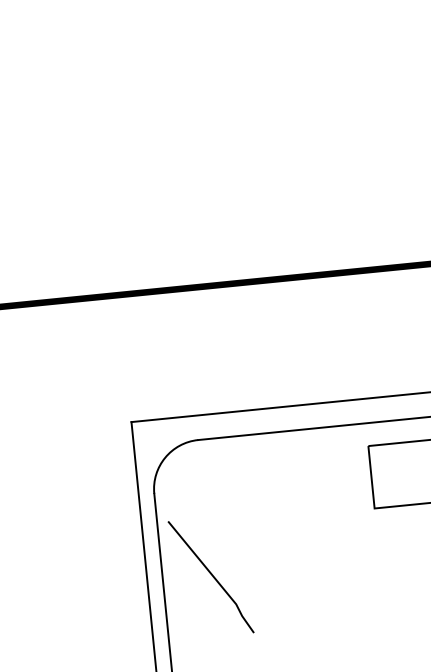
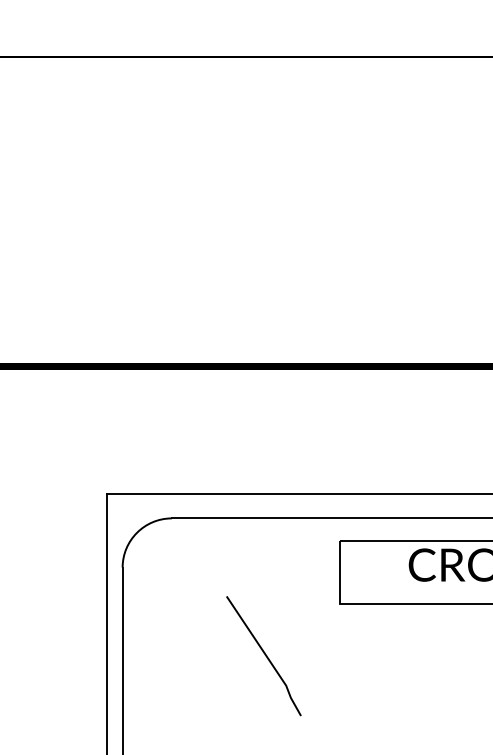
line: (212, 577) -> (265, 656), moved

